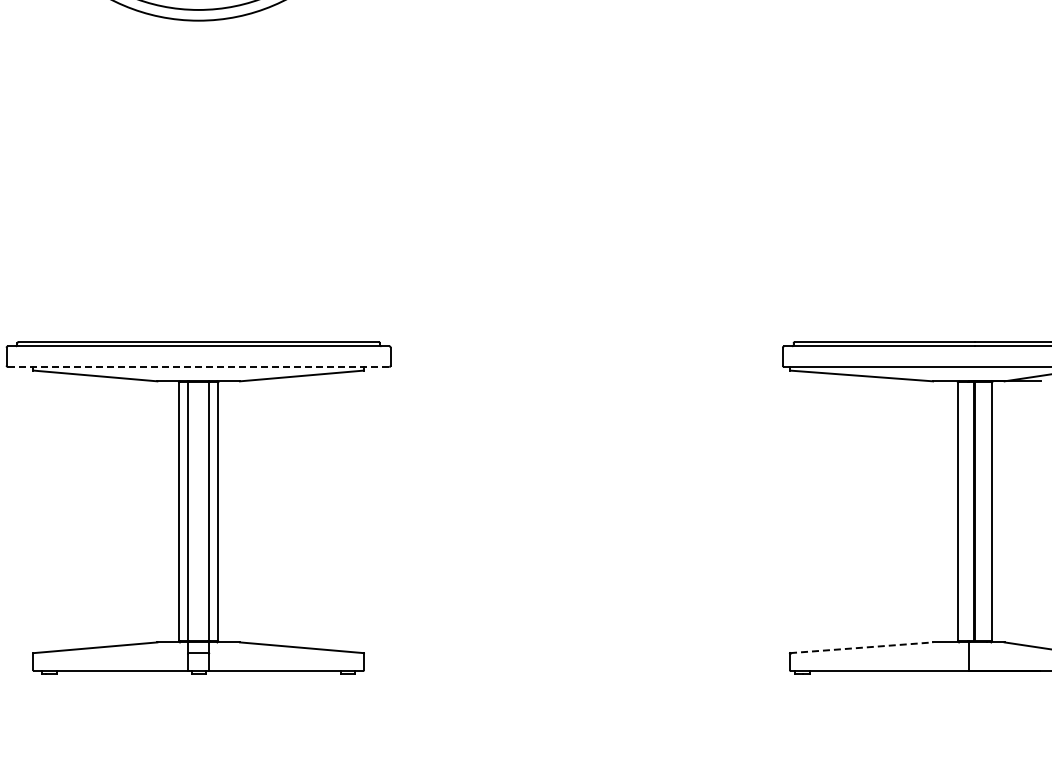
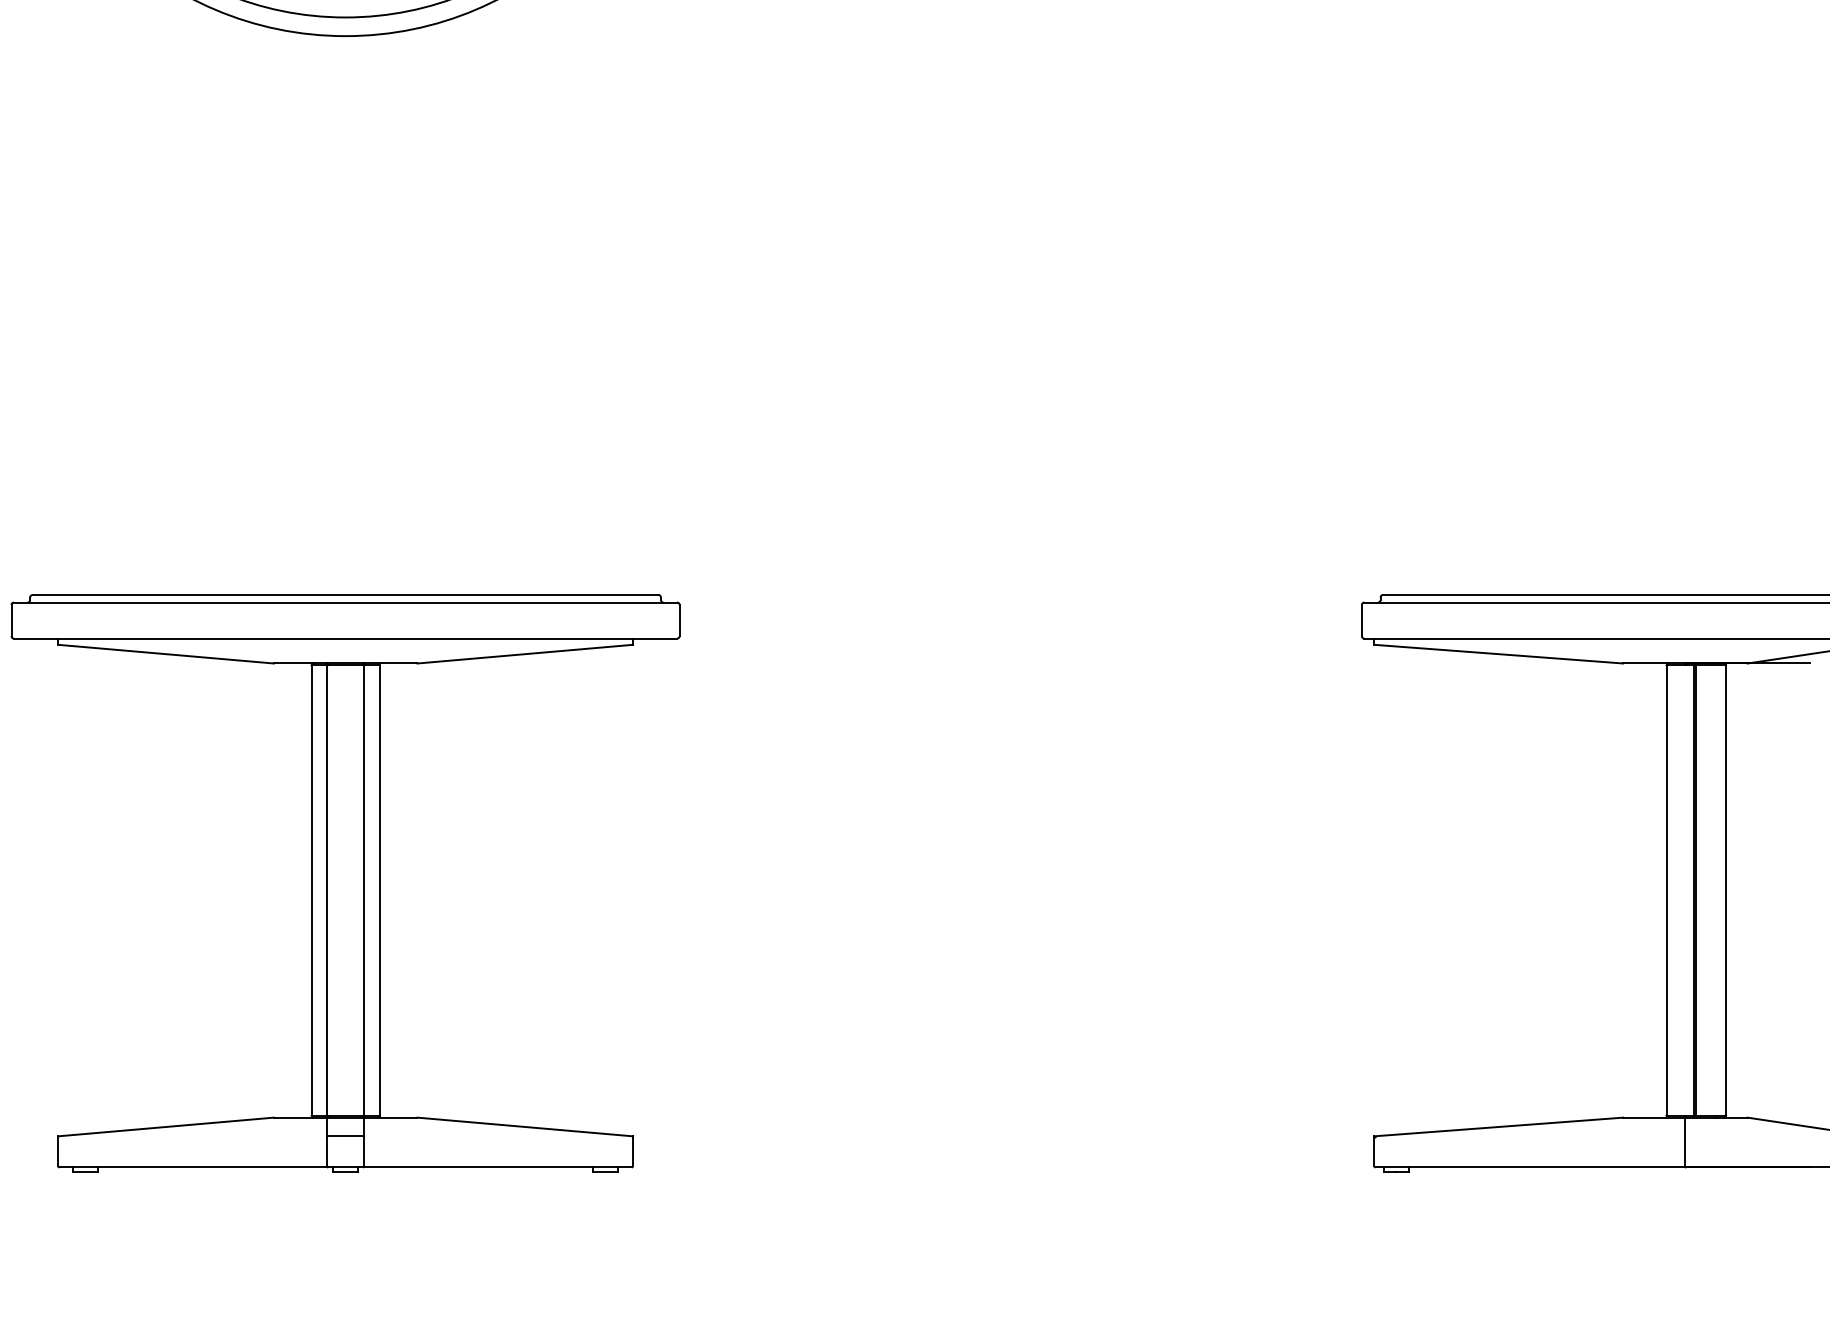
line: (198, 367) -> (345, 639), dashed -> solid
line: (861, 647) -> (1498, 1126), dashed -> solid

